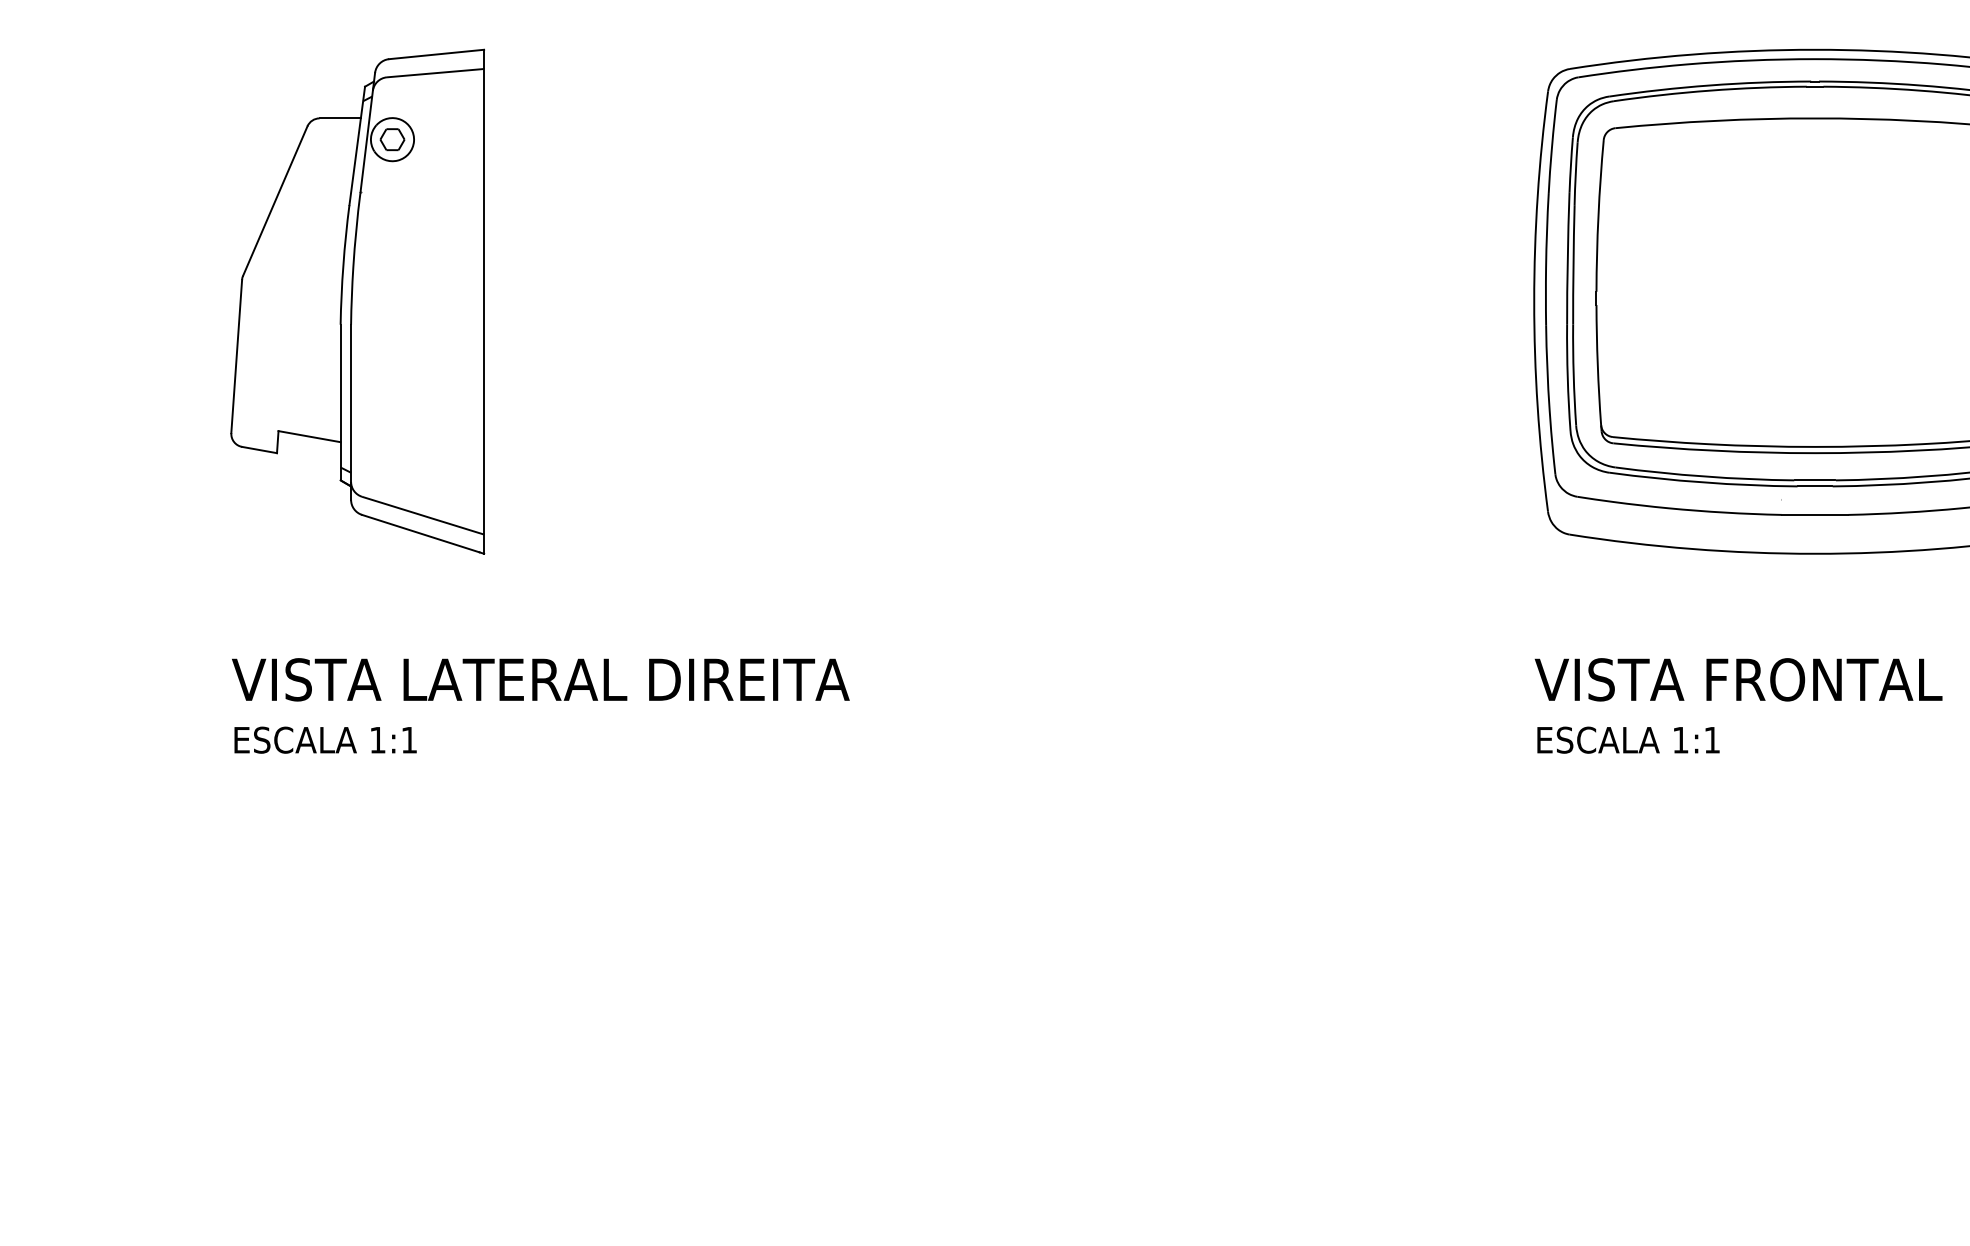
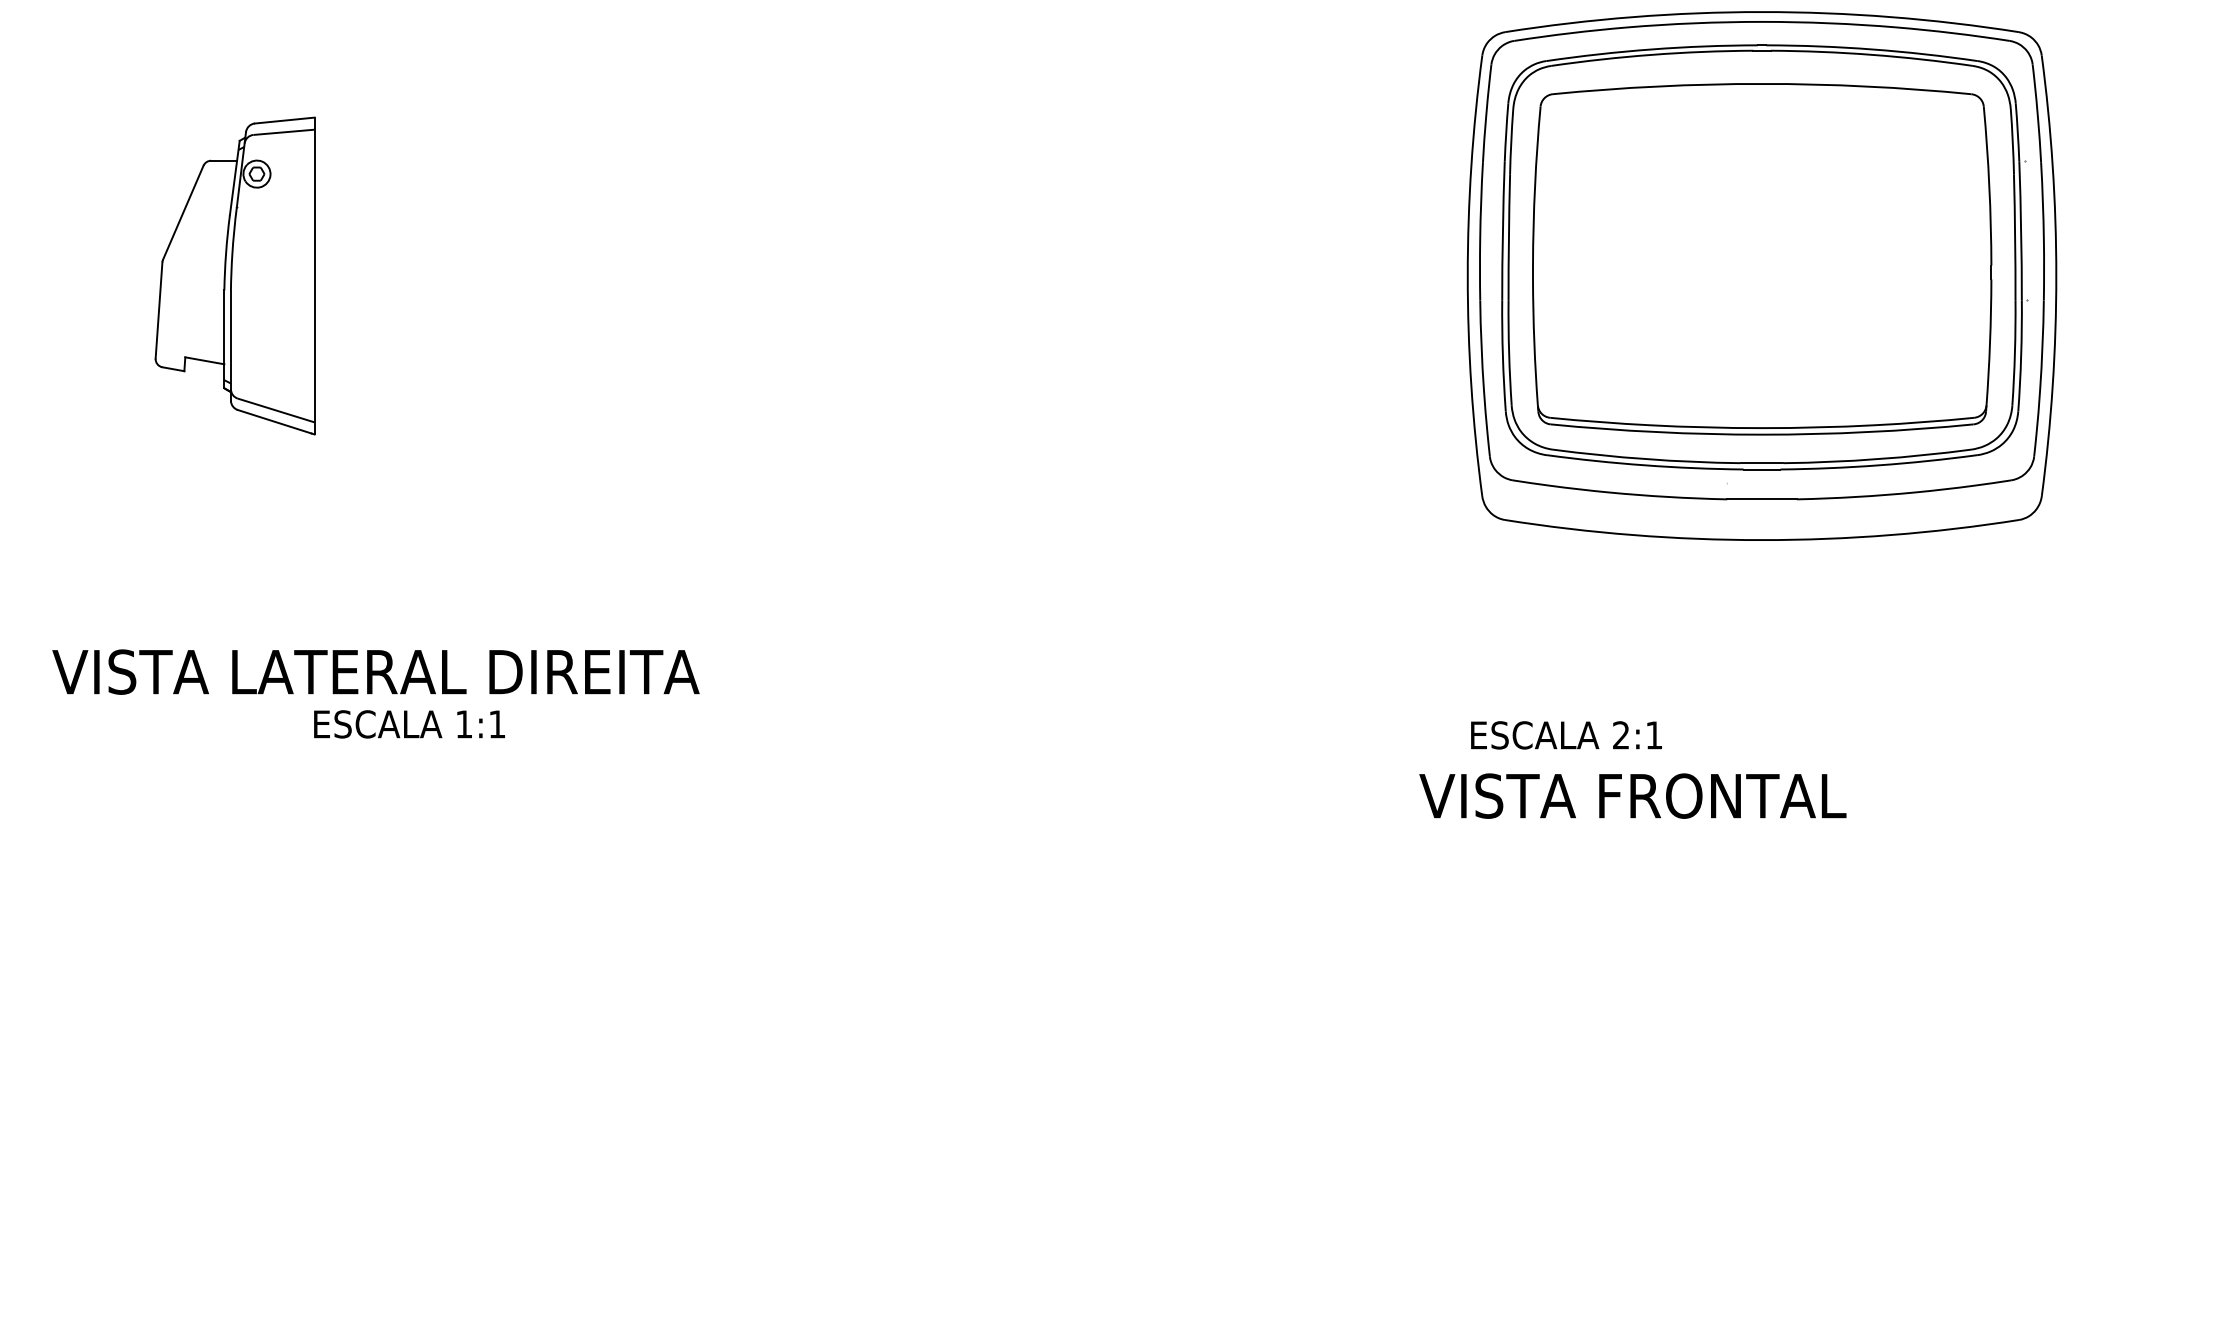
part: (357, 301) -> (234, 275), size x0.6
text: (540, 679) -> (375, 671), moved
text: (1738, 679) -> (1632, 795), moved
text: (325, 740) -> (409, 724), moved
text: (1680, 740) -> (1620, 735), 1:1 -> 2:1

